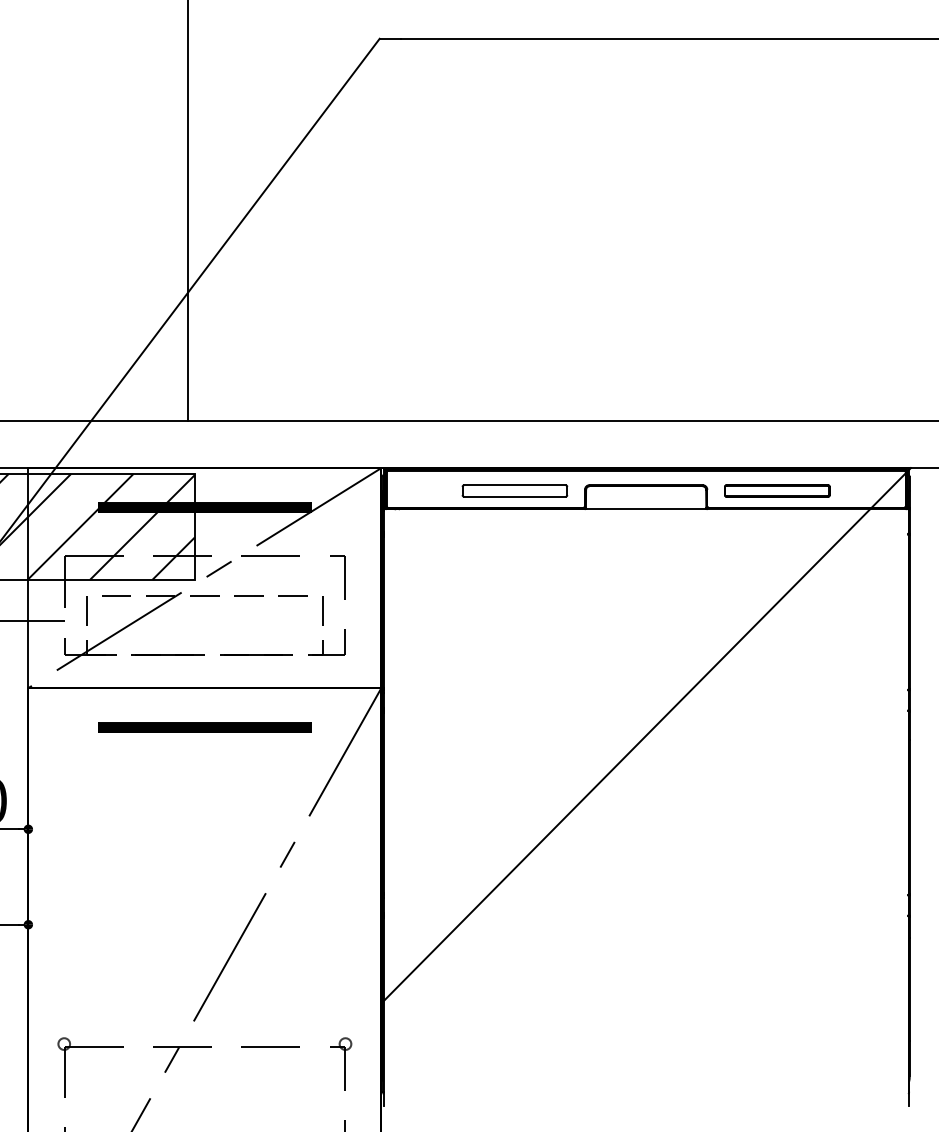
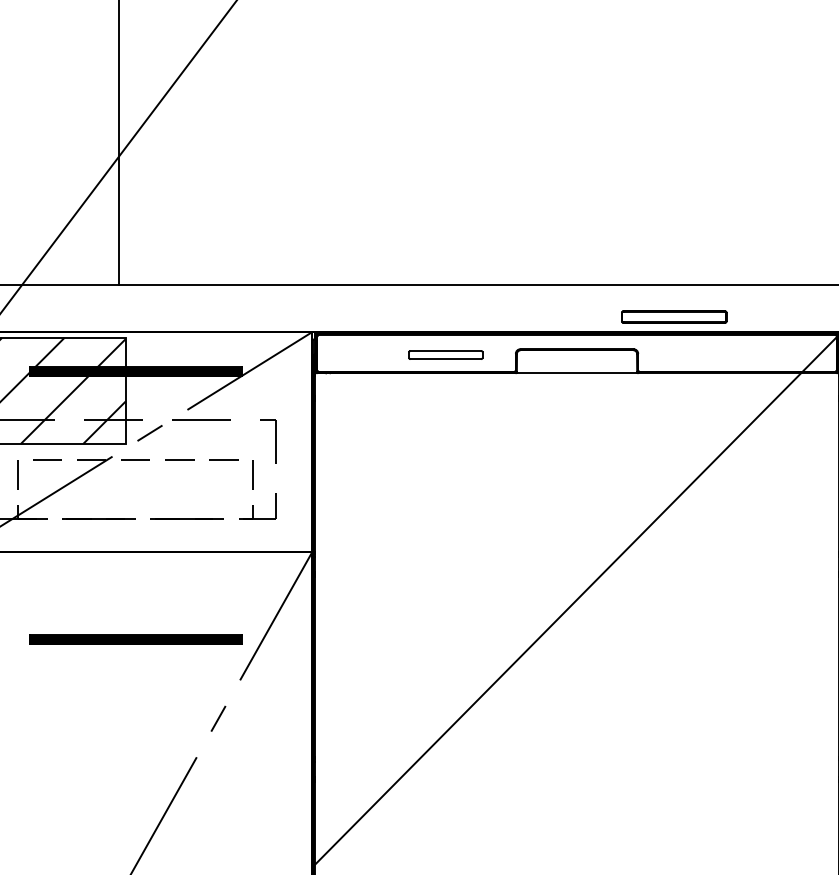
part: (514, 490) -> (445, 354), size x0.7
part: (777, 490) -> (674, 316), moved
part: (204, 727) -> (135, 639), moved

